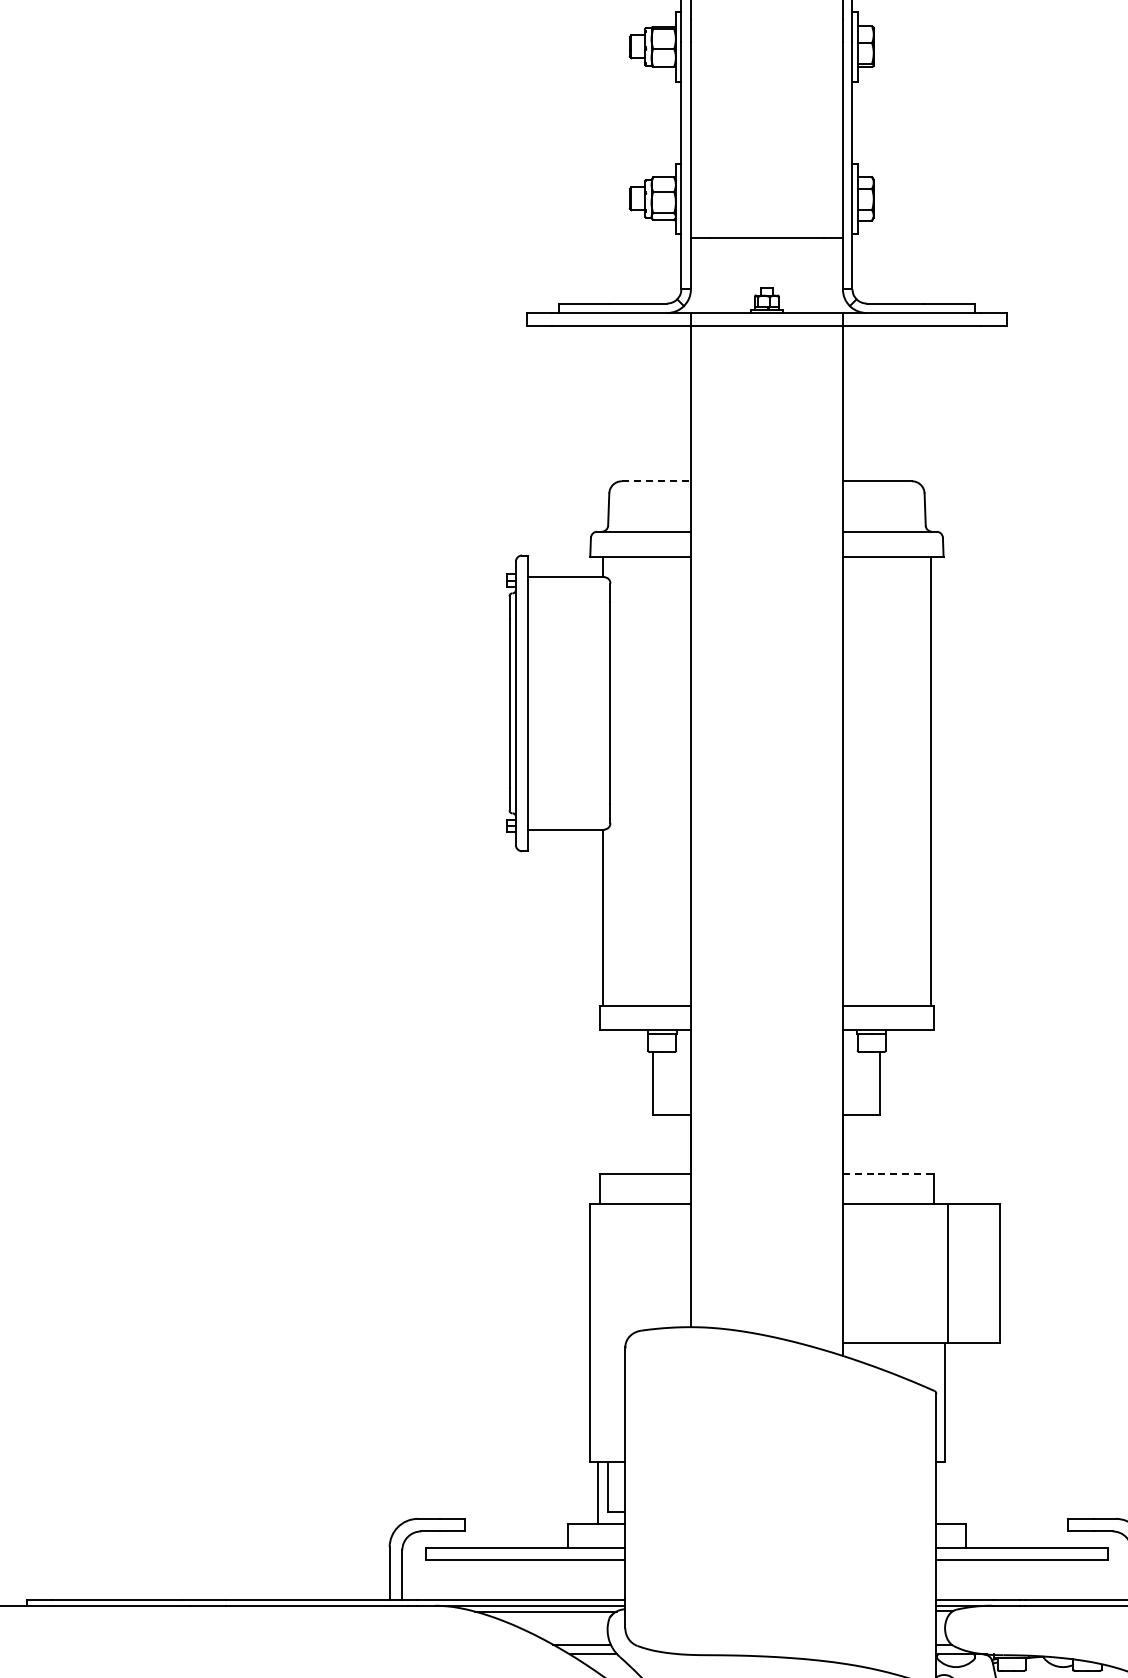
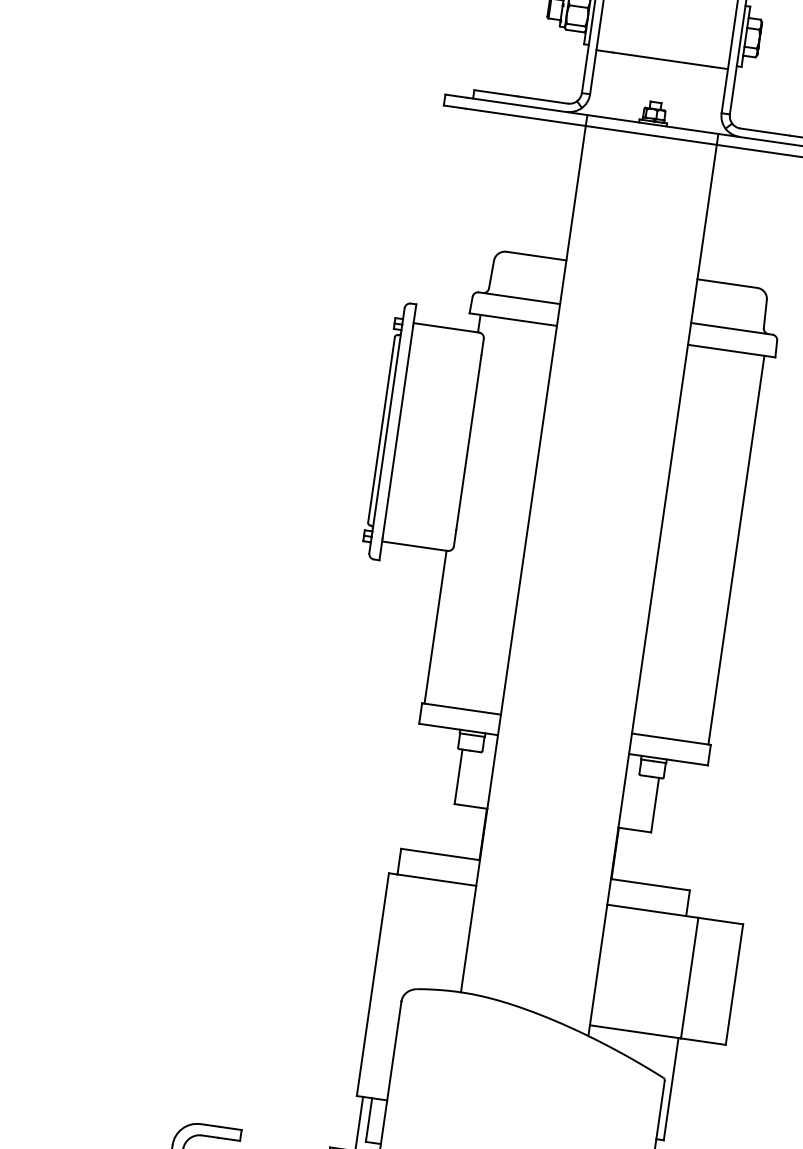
line: (656, 481) -> (536, 256), dashed -> solid
line: (888, 1174) -> (650, 884), dashed -> solid

